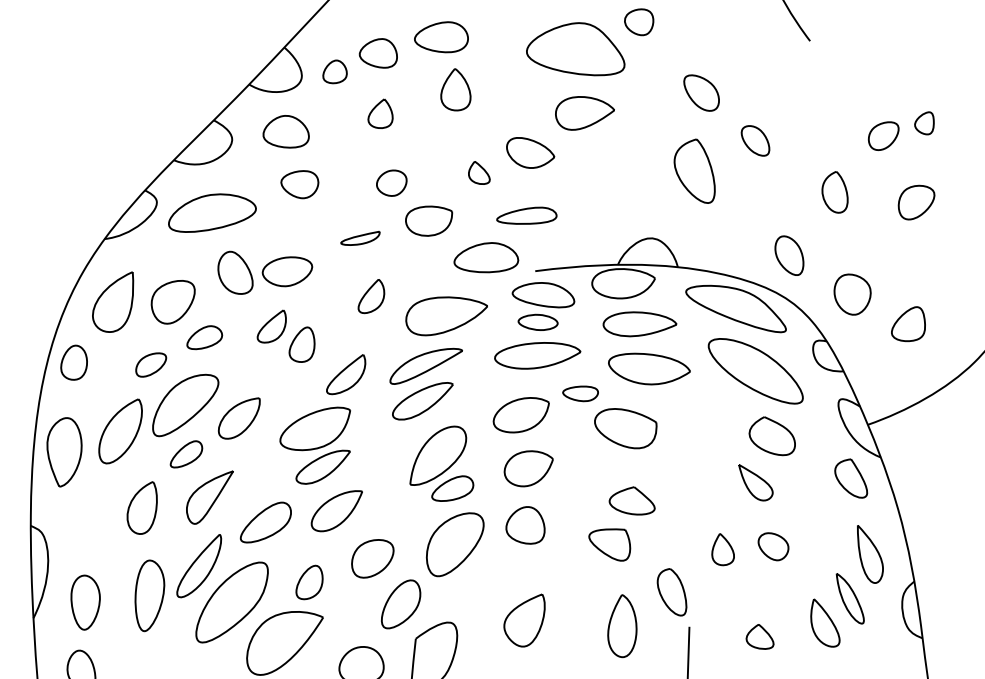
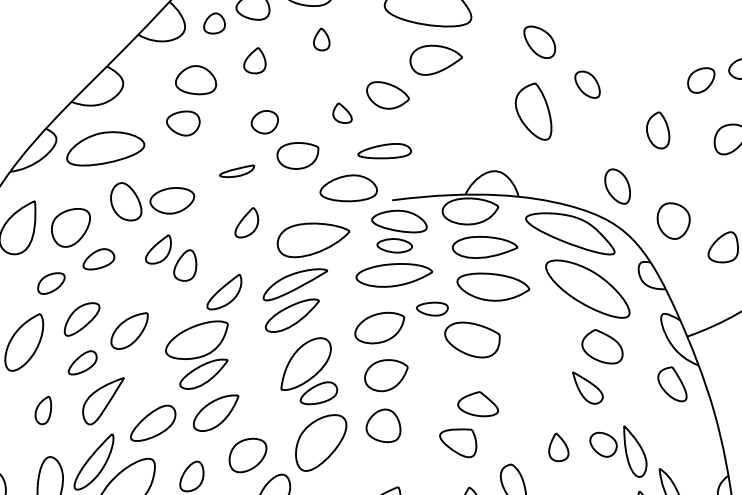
part: (455, 89) -> (321, 39), size x0.6
part: (285, 131) -> (195, 79), moved
part: (185, 405) -> (81, 319), size x0.6
part: (141, 507) -> (42, 409), size x0.6
part: (870, 554) -> (635, 451), moved

